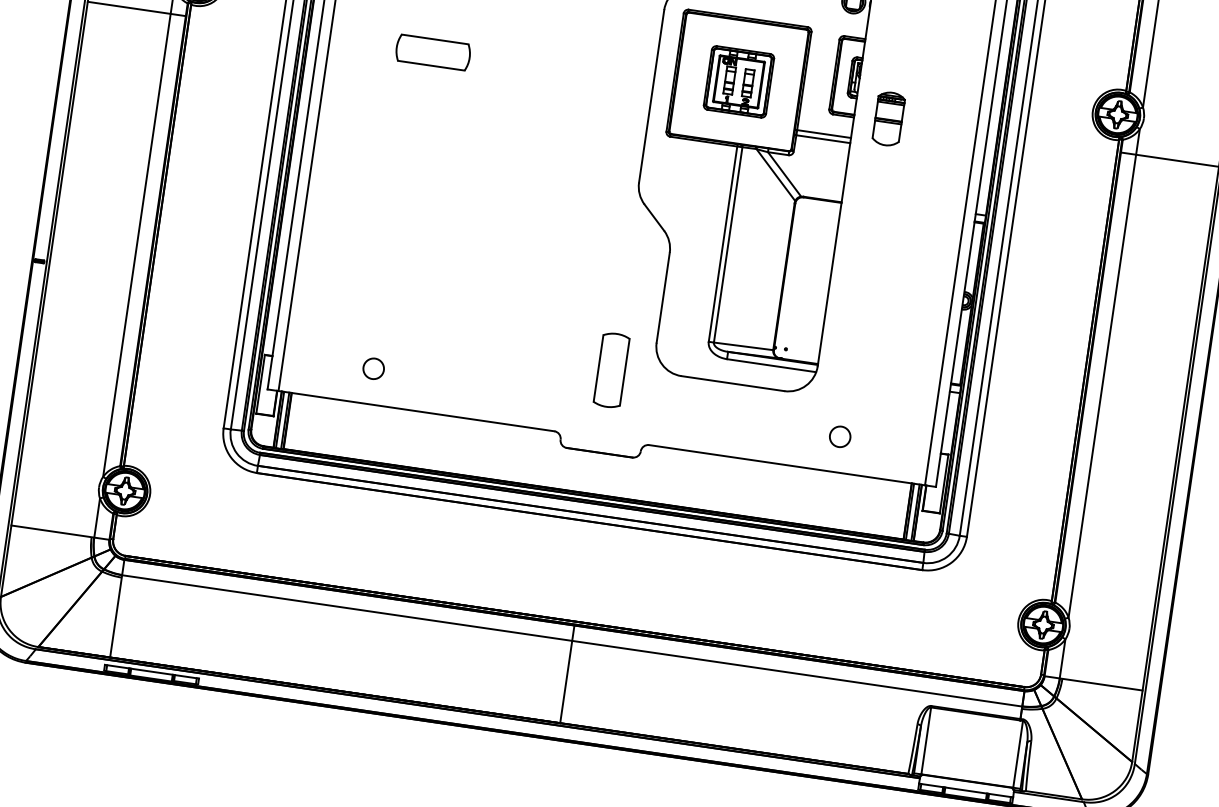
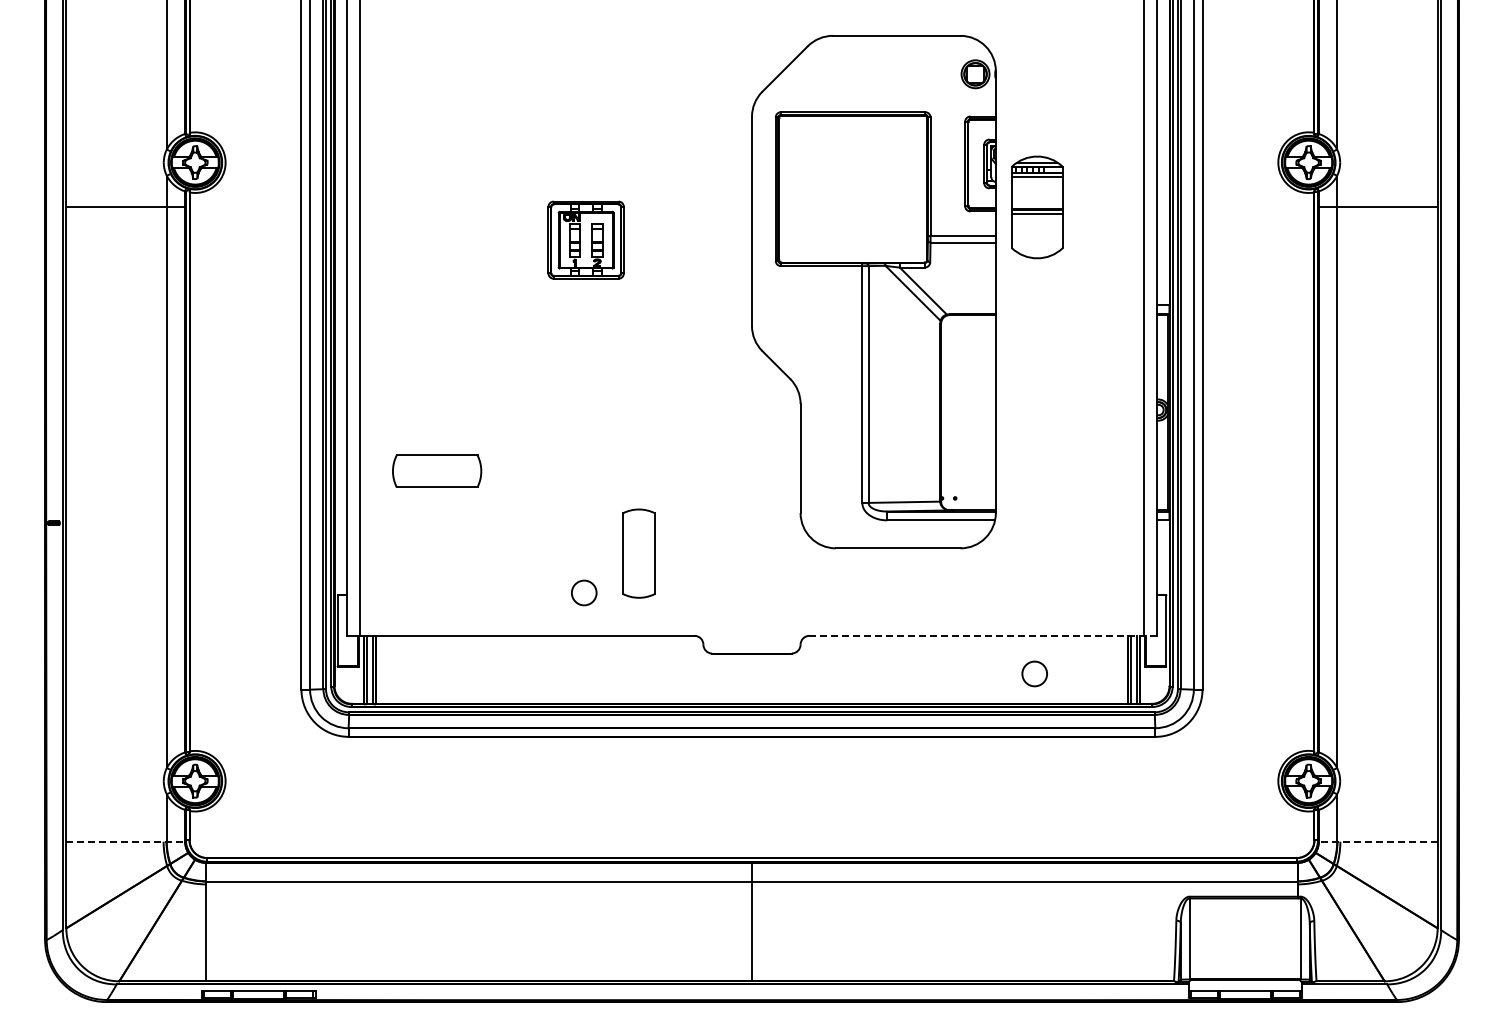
part: (433, 51) -> (437, 470), moved
part: (738, 81) -> (585, 239), moved
part: (888, 118) -> (1037, 206), size x1.6
circle: (373, 368) -> (584, 592), moved
part: (611, 370) -> (638, 553), moved
circle: (840, 436) -> (1034, 673), moved
line: (792, 465) -> (983, 635), solid -> dashed
line: (61, 532) -> (126, 841), solid -> dashed
line: (1093, 683) -> (1377, 841), solid -> dashed

